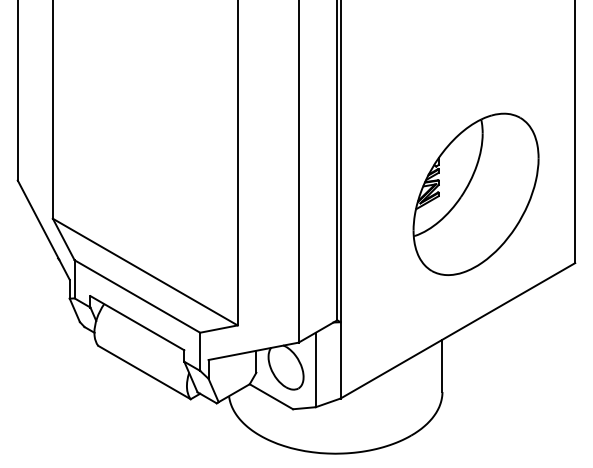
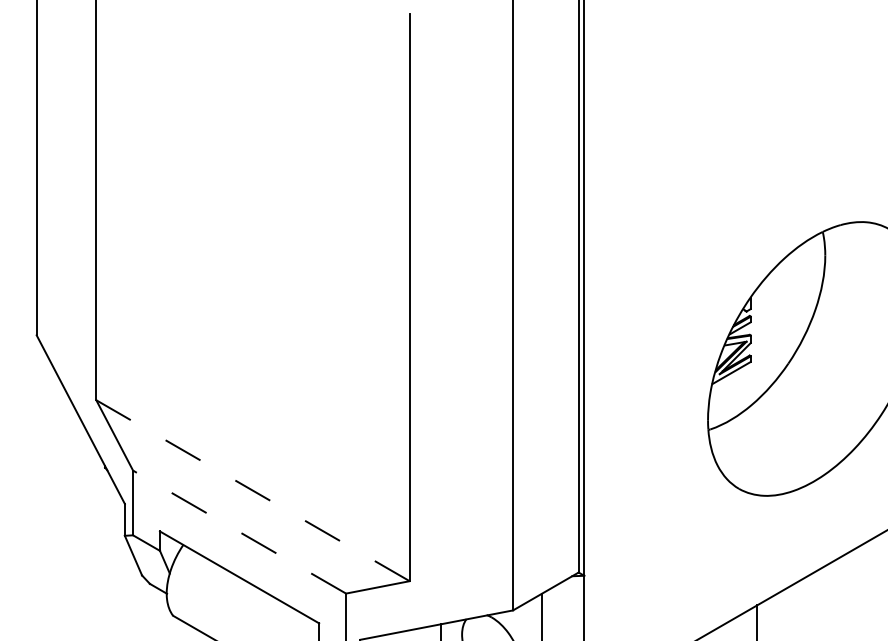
line: (145, 272) -> (253, 491), solid -> dashed
line: (136, 296) -> (238, 532), solid -> dashed

